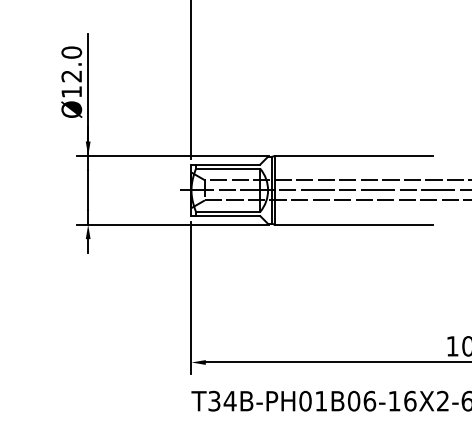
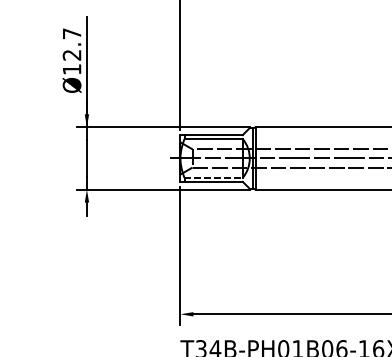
text: (71, 52) -> (71, 33), Ø12.0 -> Ø12.7
line: (228, 211) -> (213, 177), solid -> dashed

